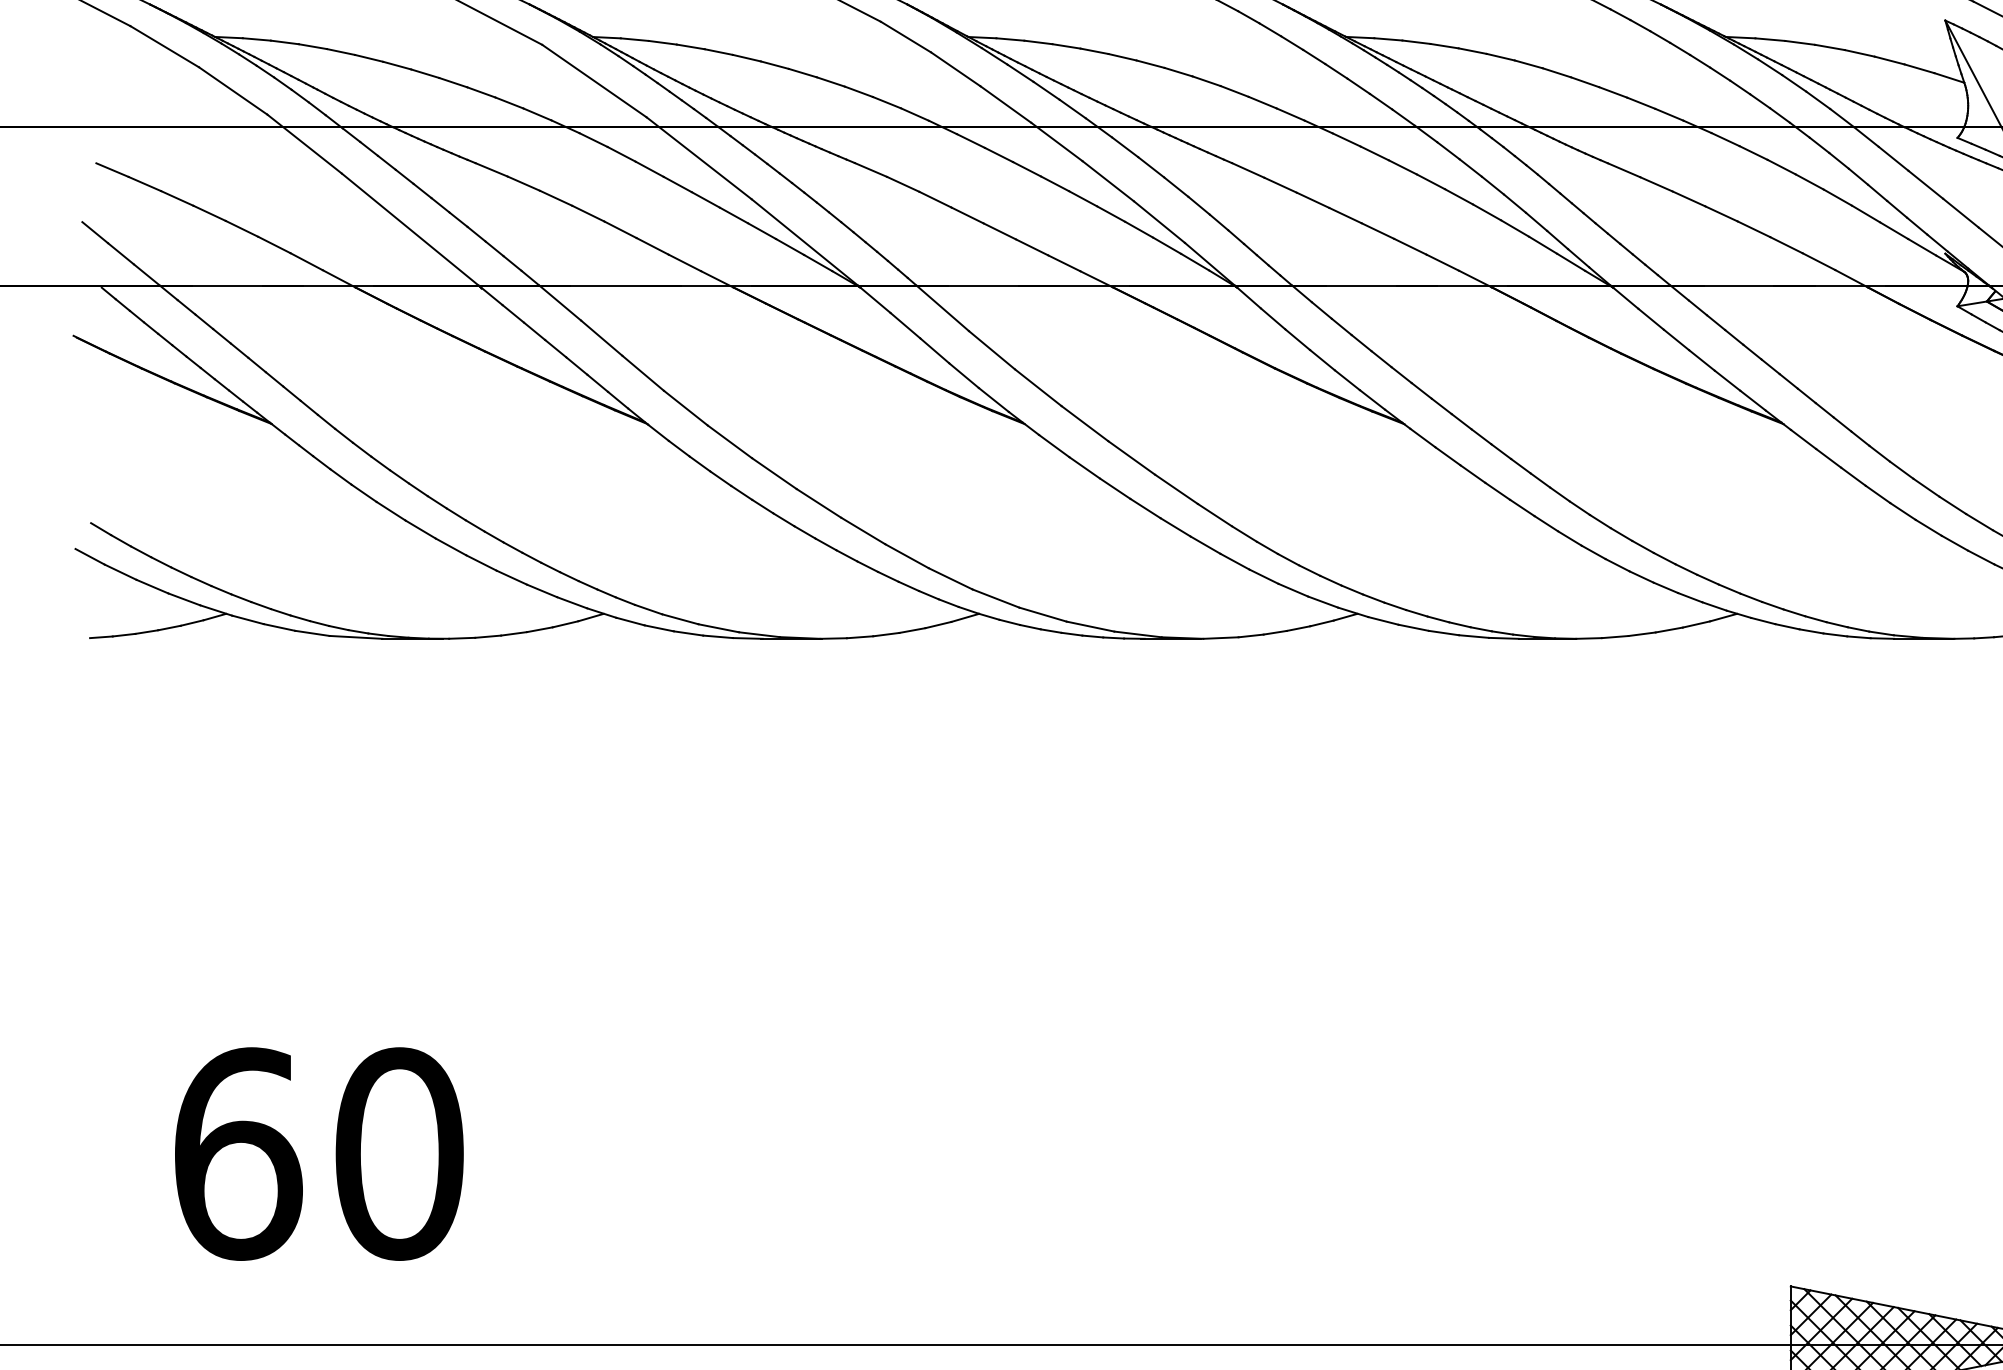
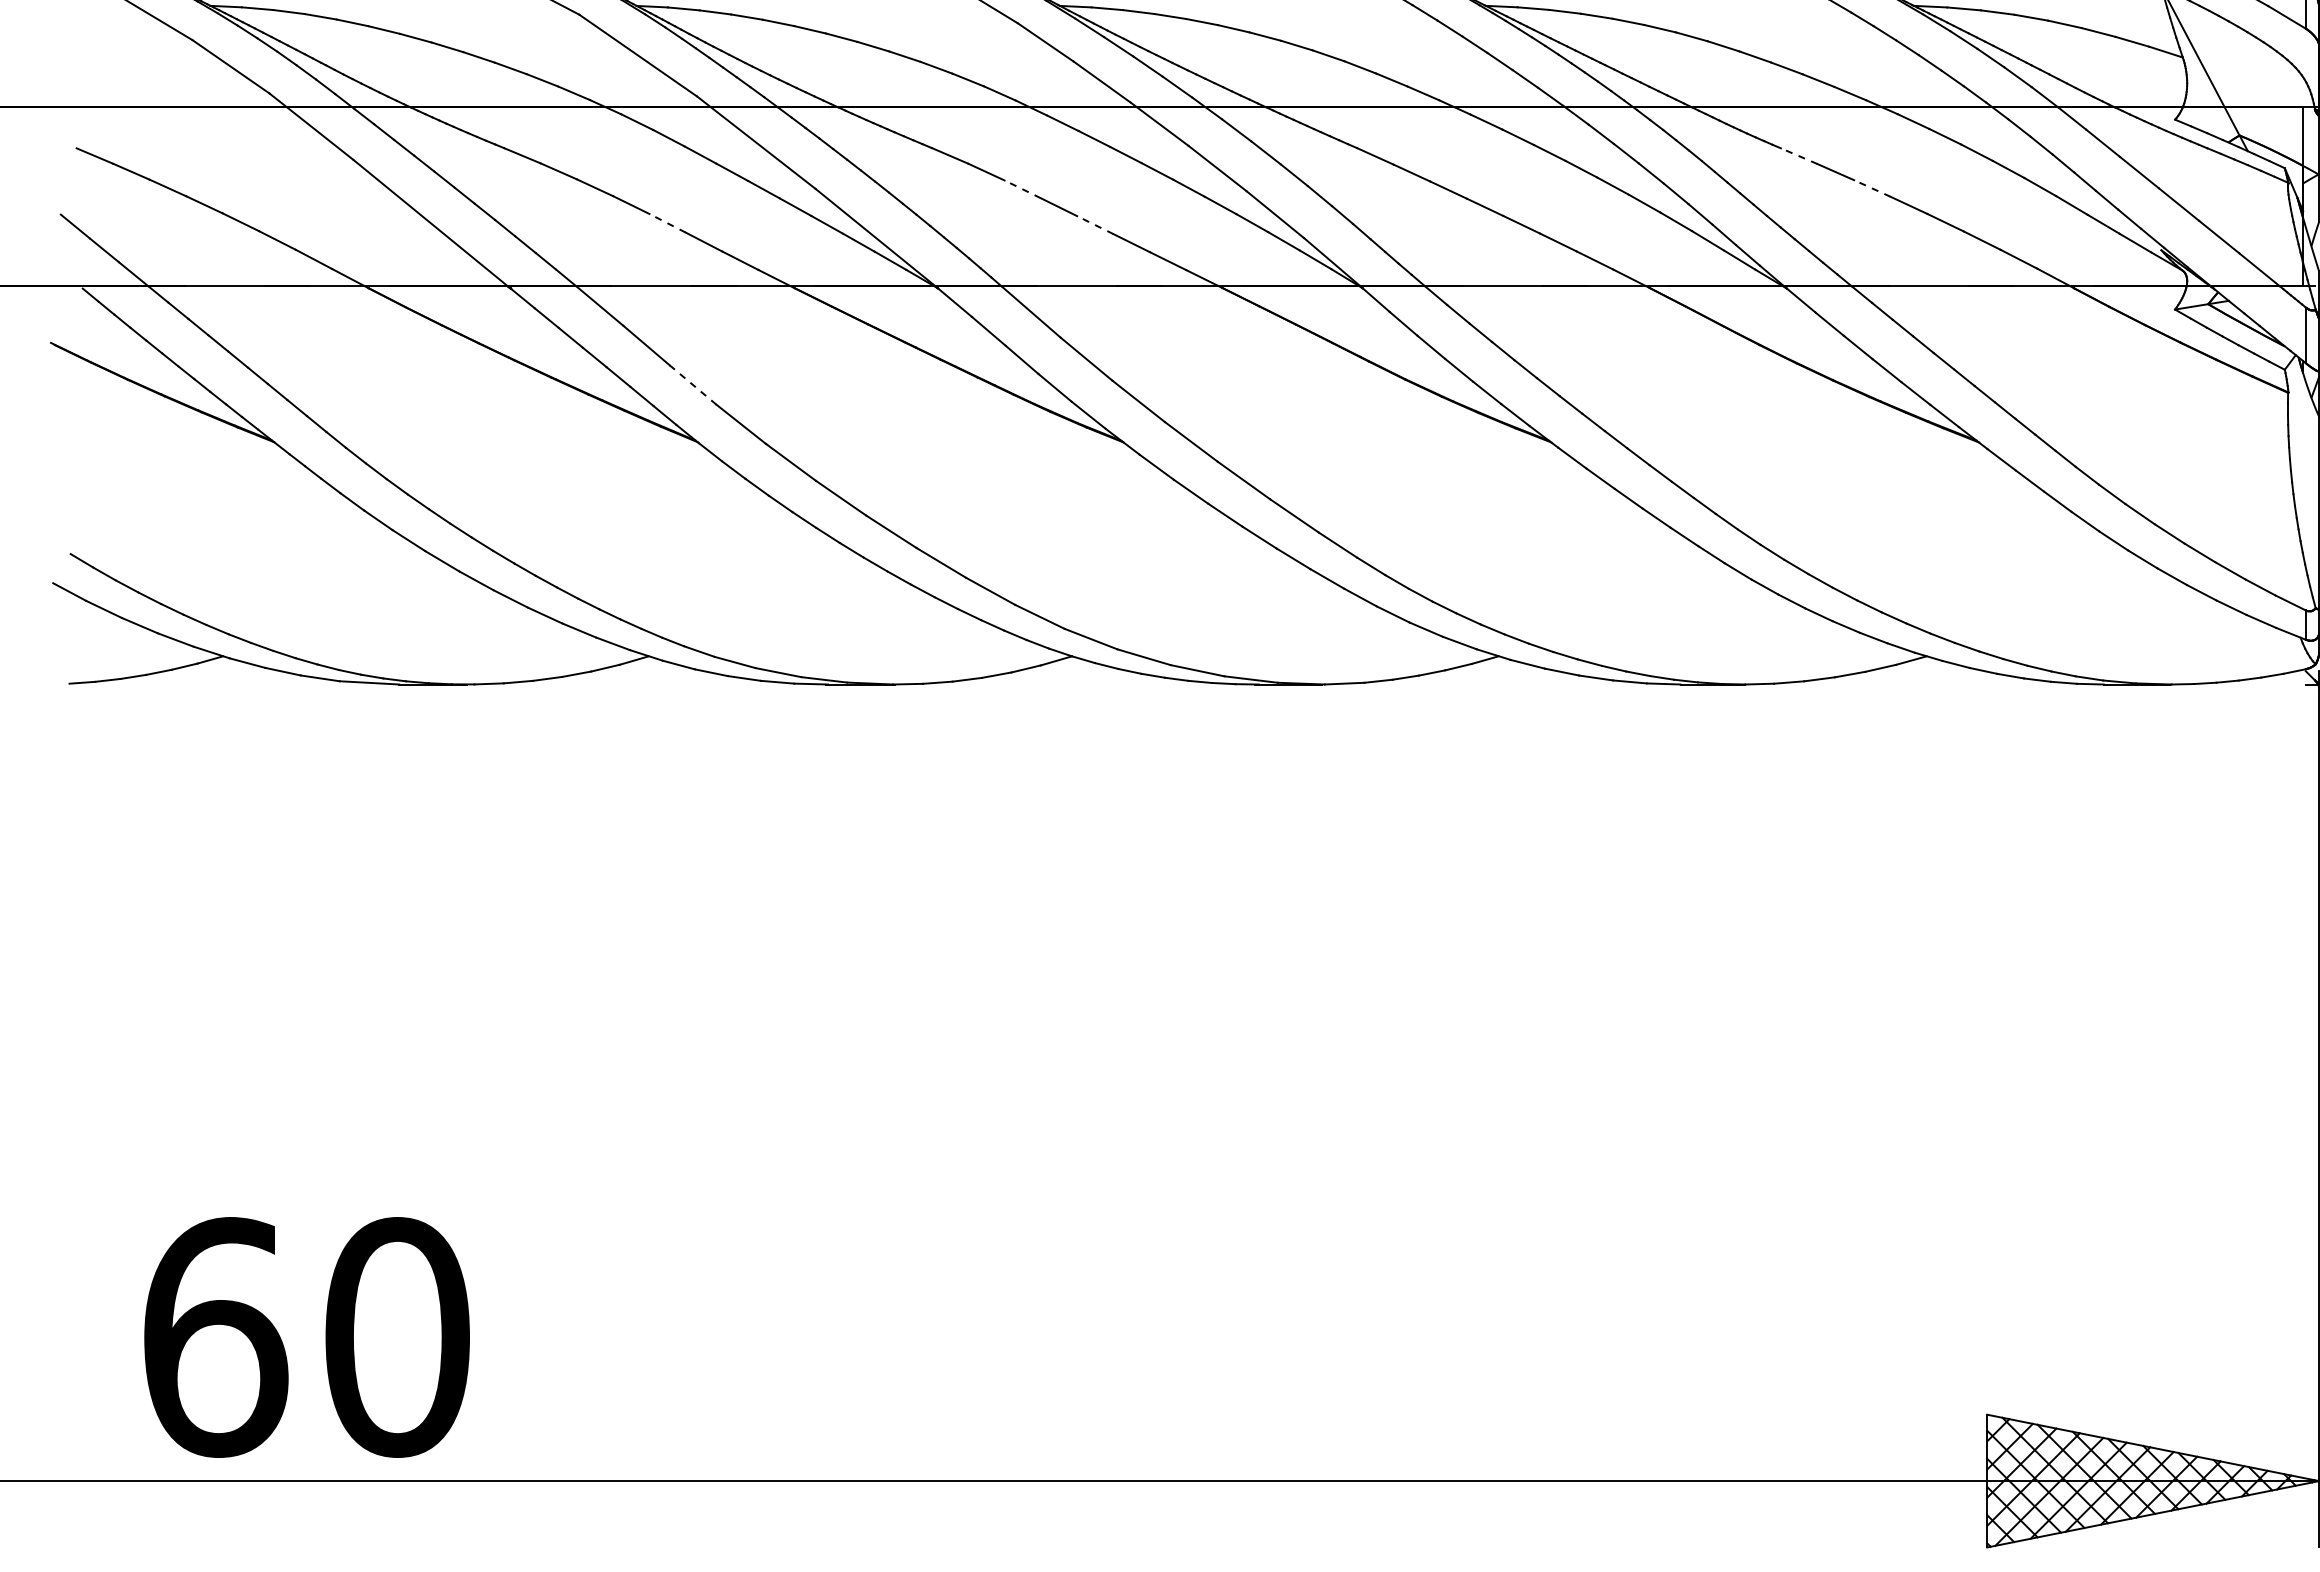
line: (1624, 170) -> (1799, 156), solid -> dashed
line: (1688, 198) -> (1871, 188), solid -> dashed
line: (935, 199) -> (1022, 189), solid -> dashed
line: (620, 229) -> (667, 223), solid -> dashed
line: (999, 230) -> (1094, 224), solid -> dashed
line: (643, 373) -> (693, 385), solid -> dashed
text: (318, 1154) -> (306, 1337), moved

